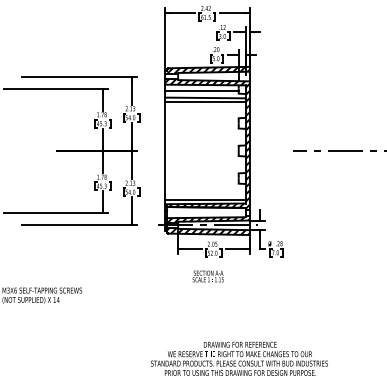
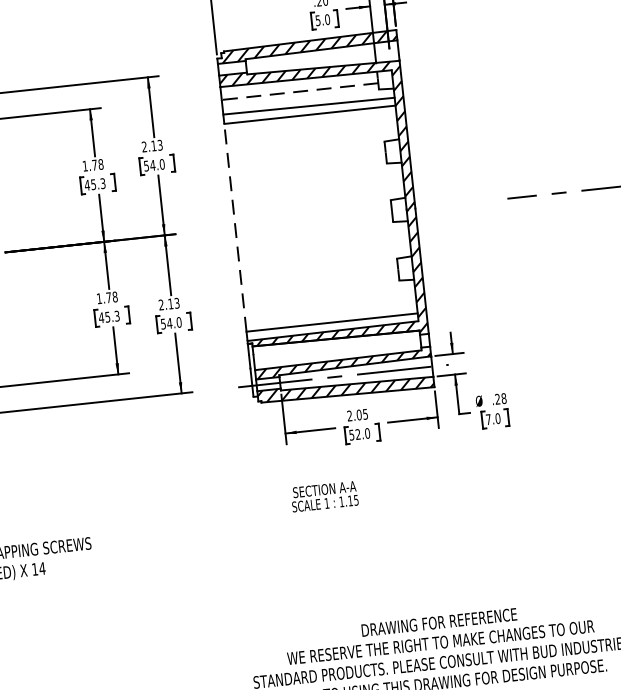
line: (201, 90) -> (299, 91), solid -> dashed
line: (165, 150) -> (236, 226), solid -> dashed
text: (207, 276) -> (323, 496), moved

